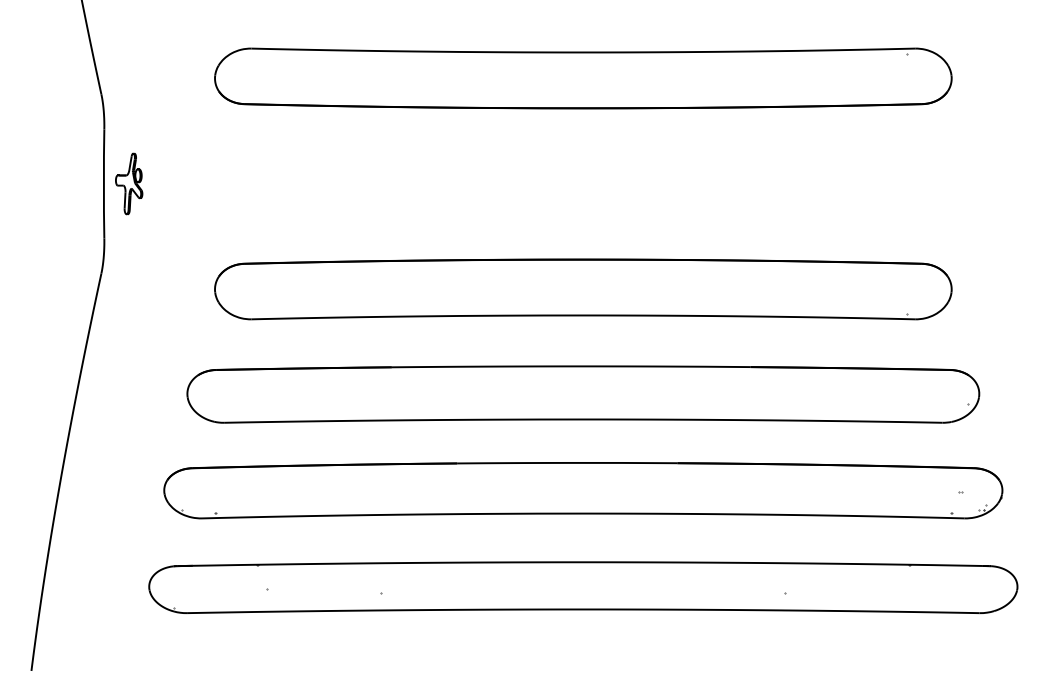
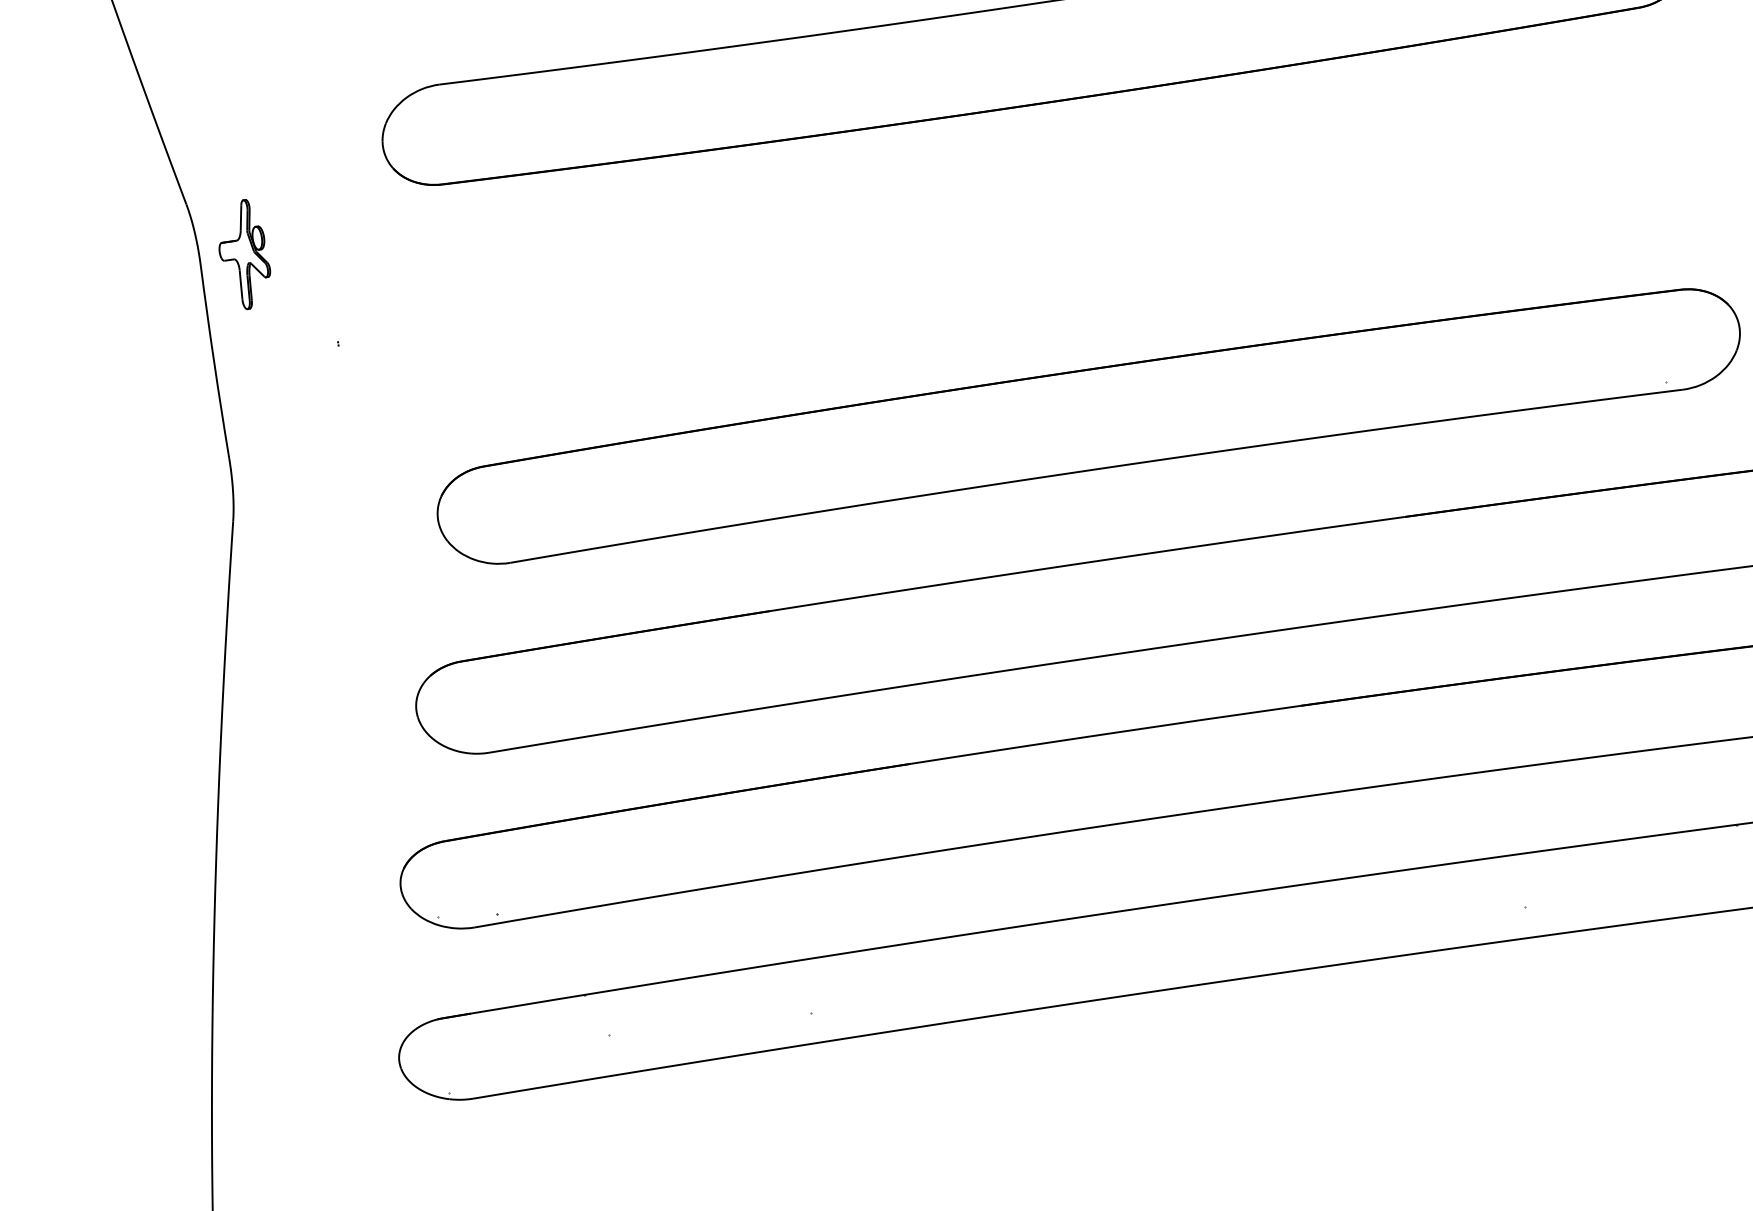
part: (129, 183) -> (244, 254), moved

